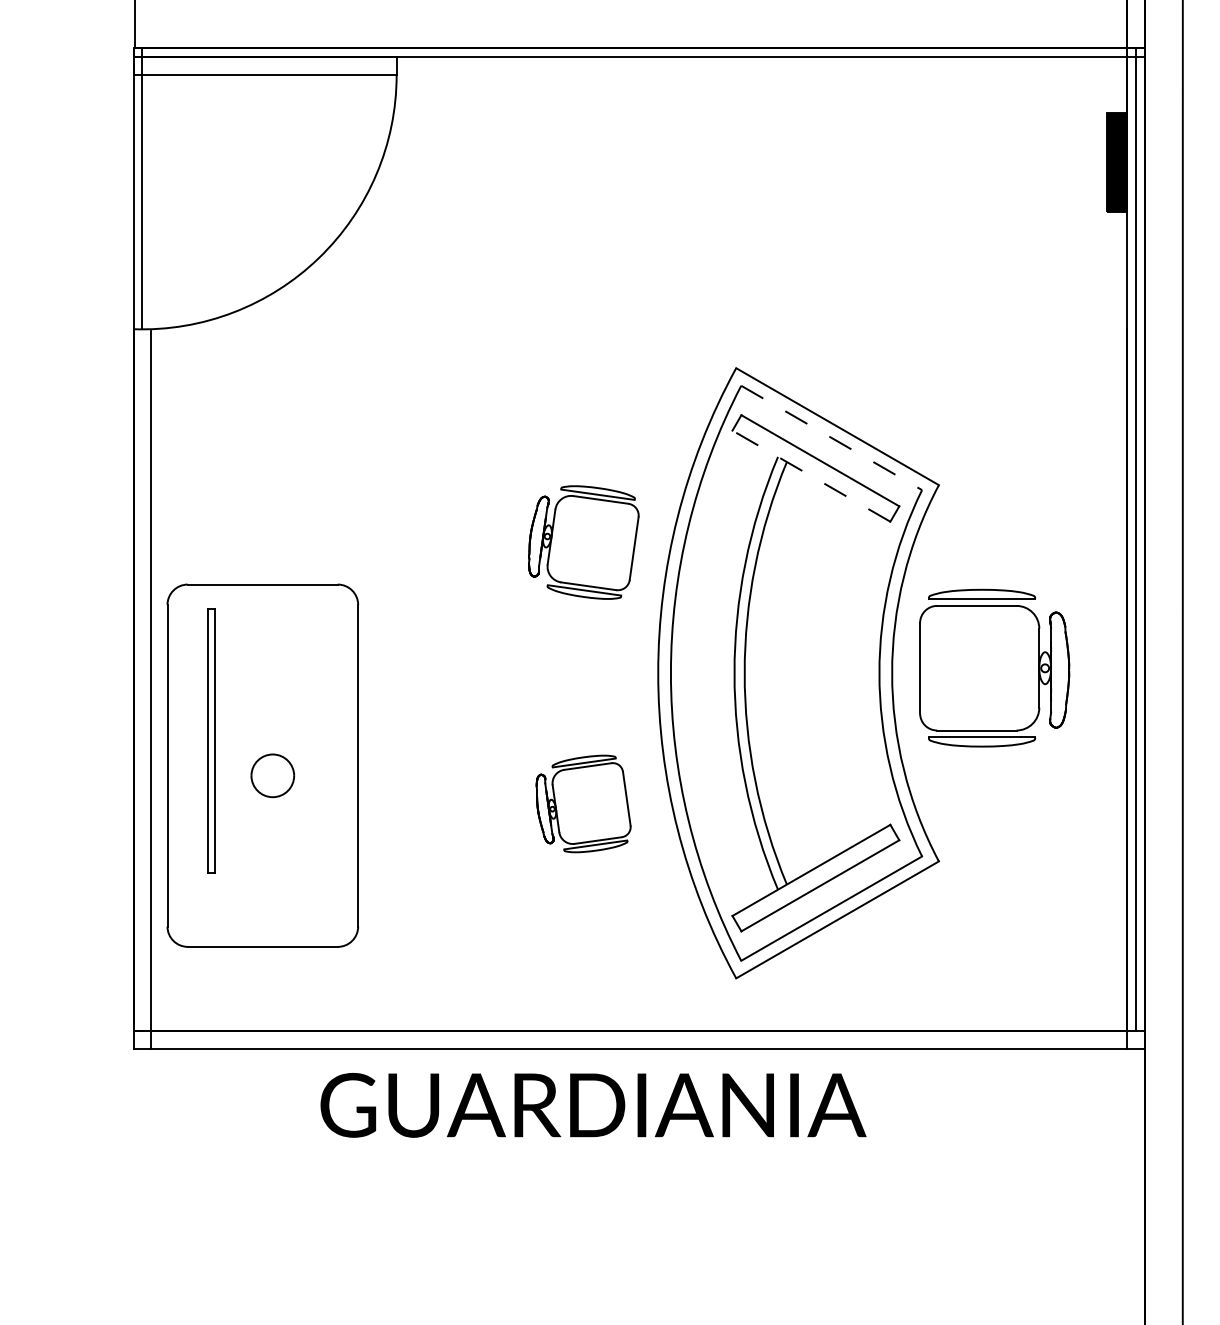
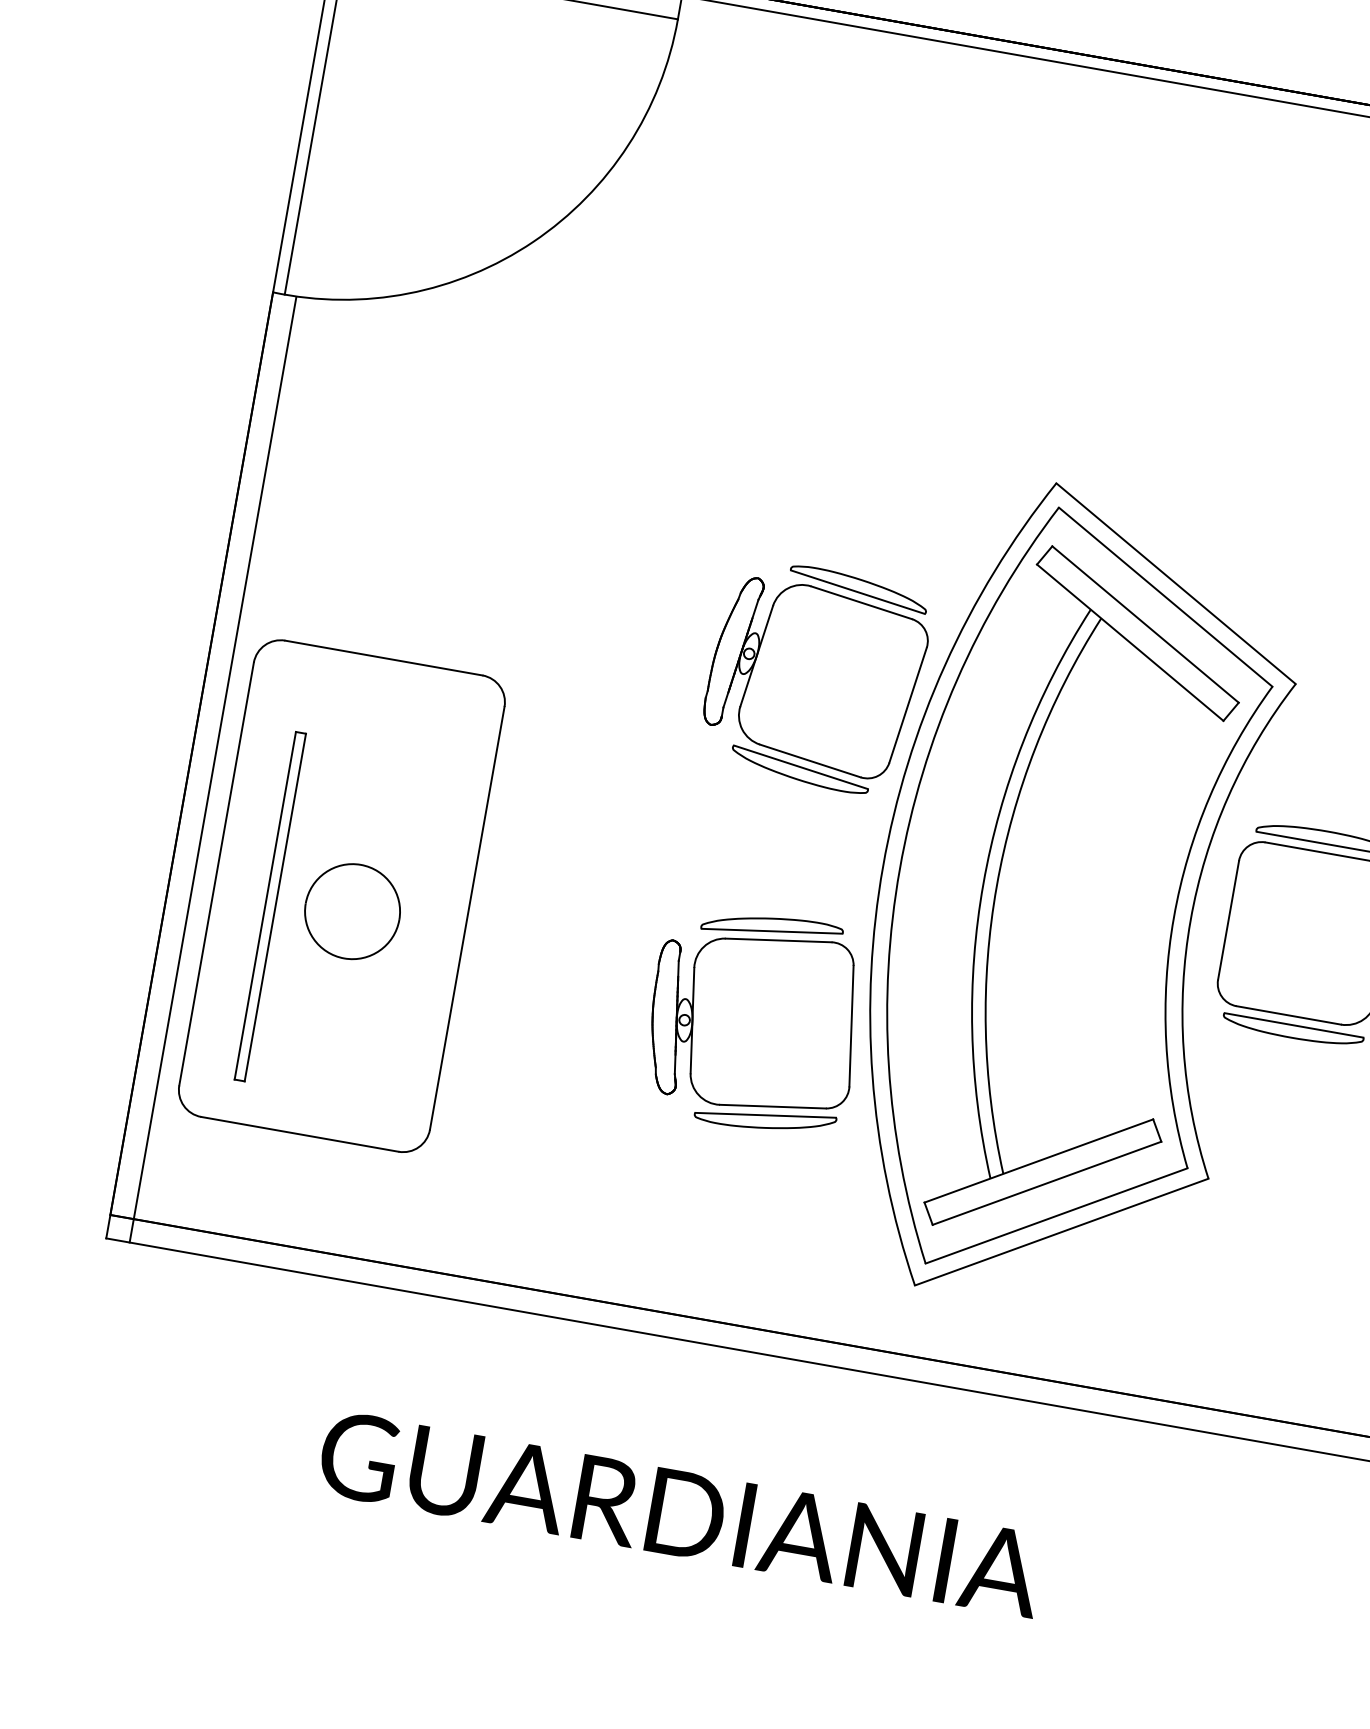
line: (832, 438) -> (1166, 598), dashed -> solid
line: (811, 475) -> (1130, 641), dashed -> solid
part: (583, 542) -> (815, 677), size x1.43
part: (211, 740) -> (270, 906), moved
part: (272, 775) -> (352, 911), size x1.67
part: (583, 803) -> (754, 1020), size x1.67
text: (593, 1105) -> (681, 1514), moved

